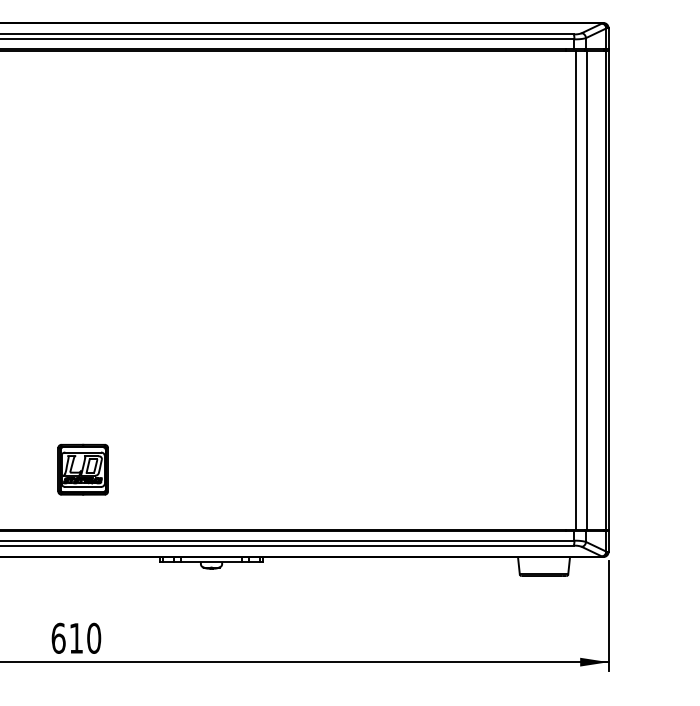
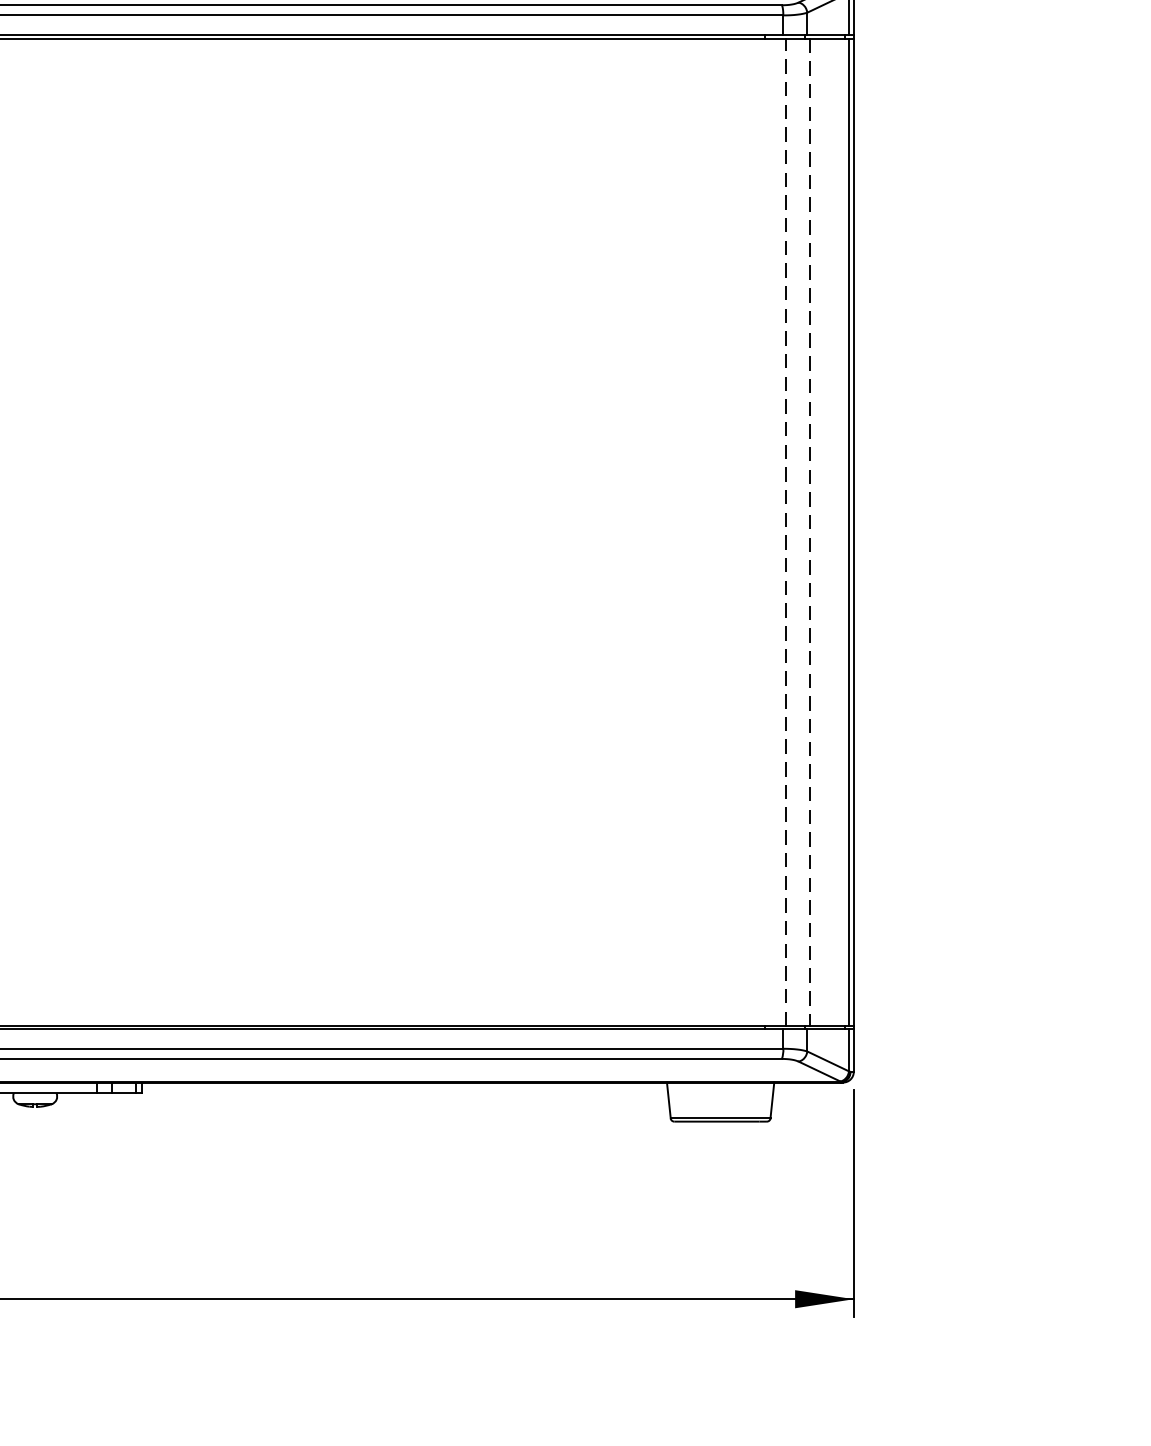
line: (575, 289) -> (785, 531), solid -> dashed
line: (587, 290) -> (810, 533), solid -> dashed

